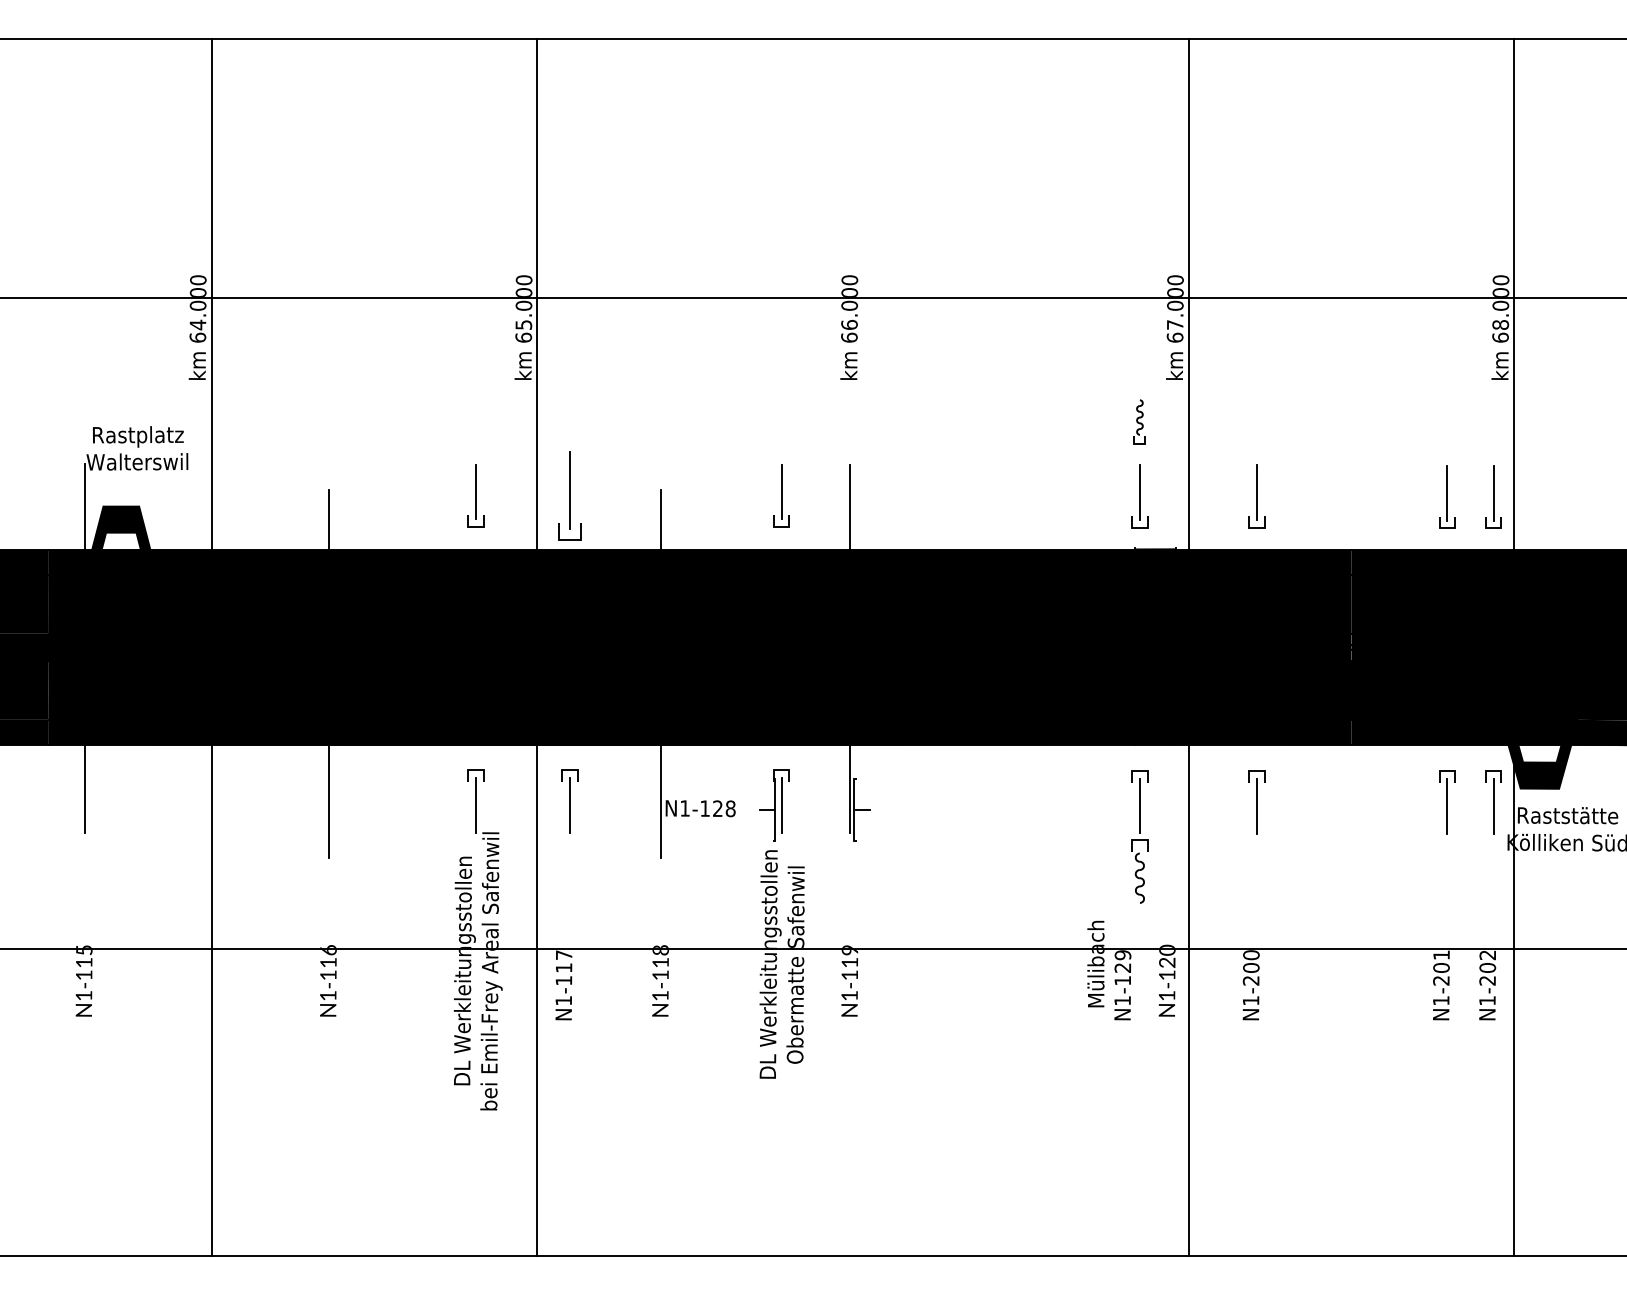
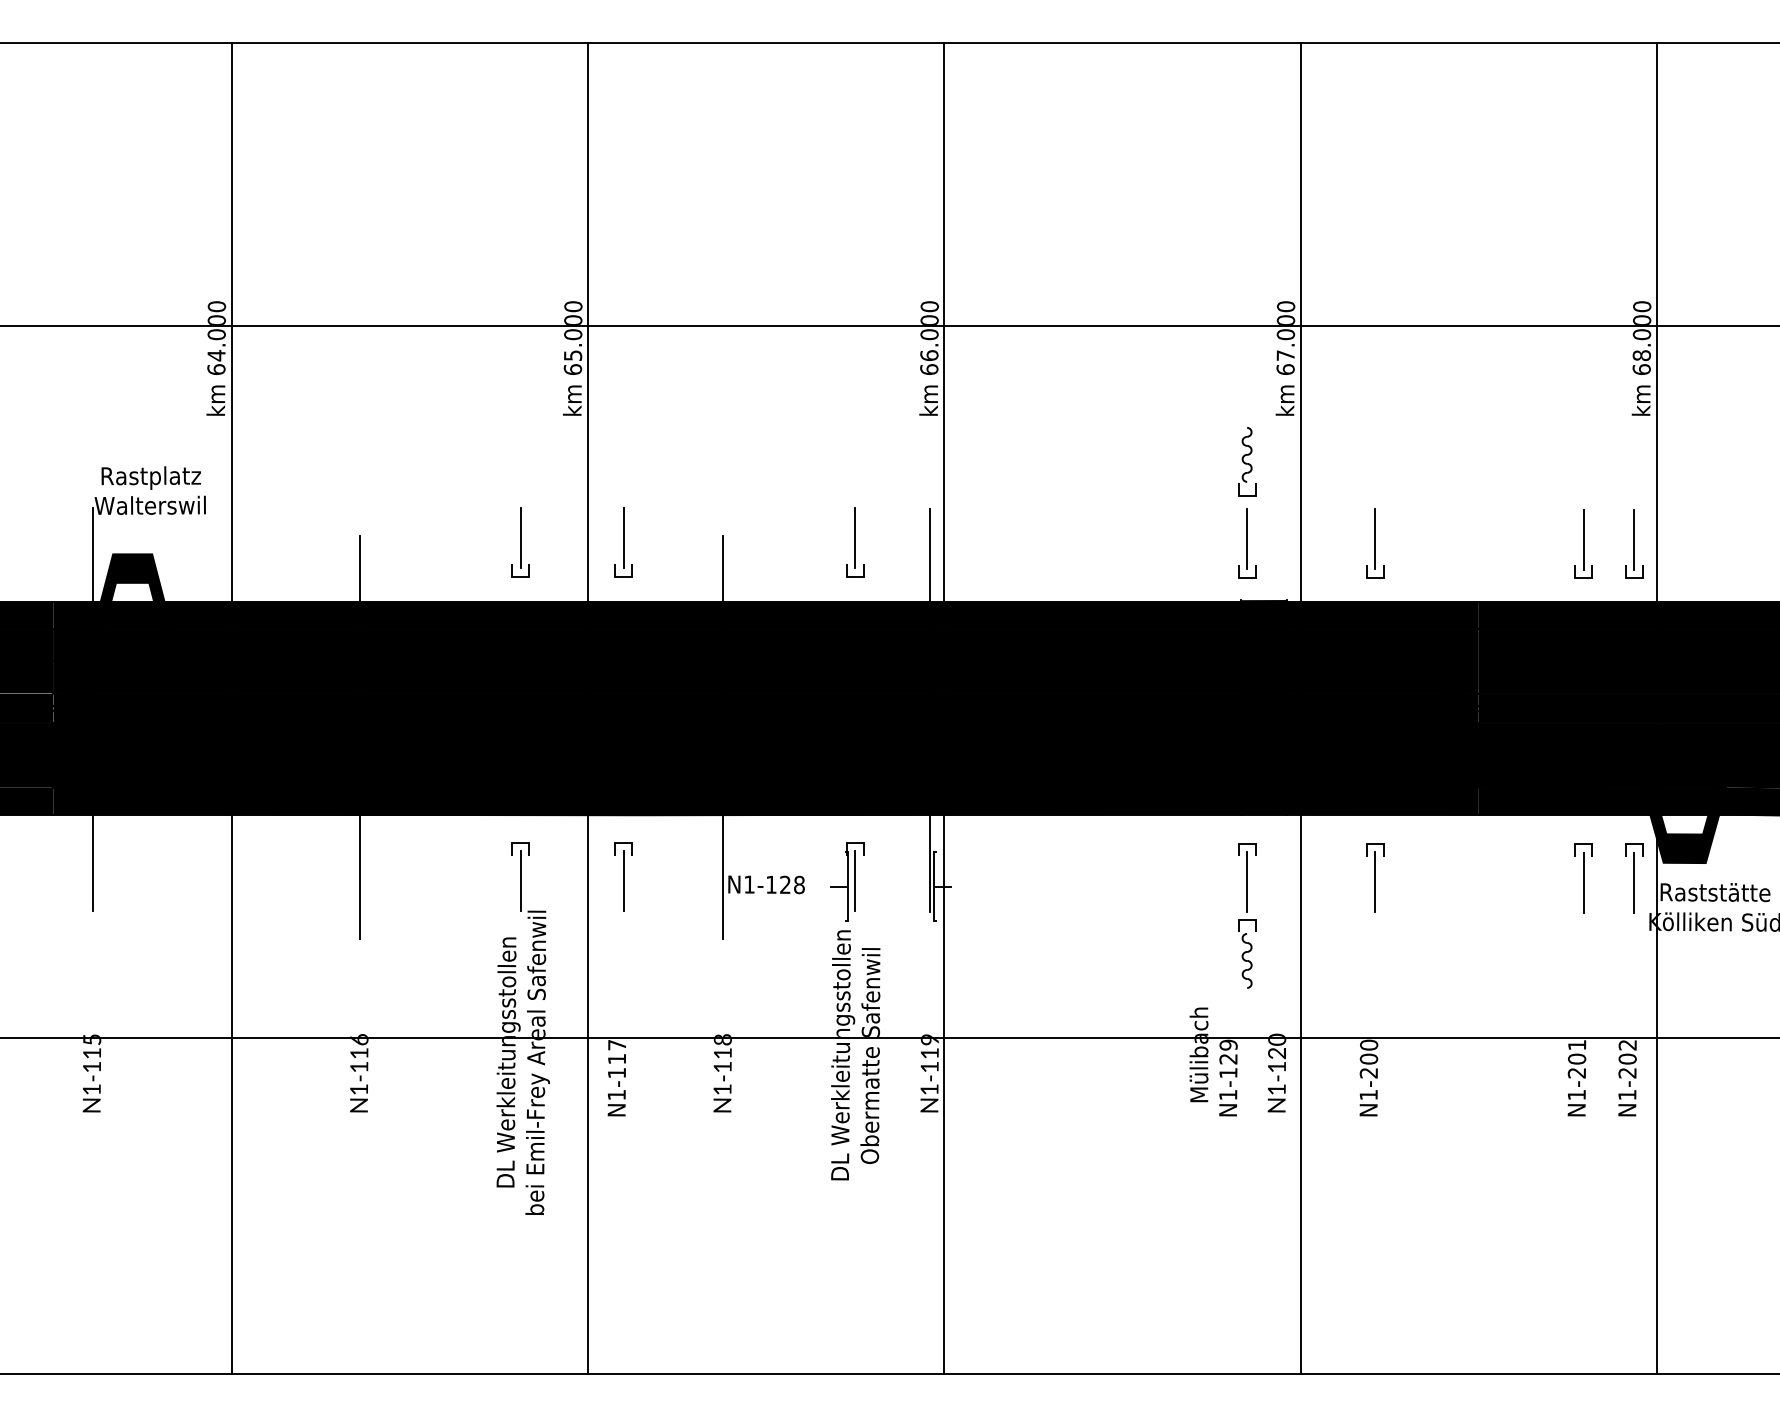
part: (1139, 421) -> (1246, 461), size x1.43
part: (569, 495) -> (623, 542), size x0.71
line: (863, 647) -> (944, 708), added

